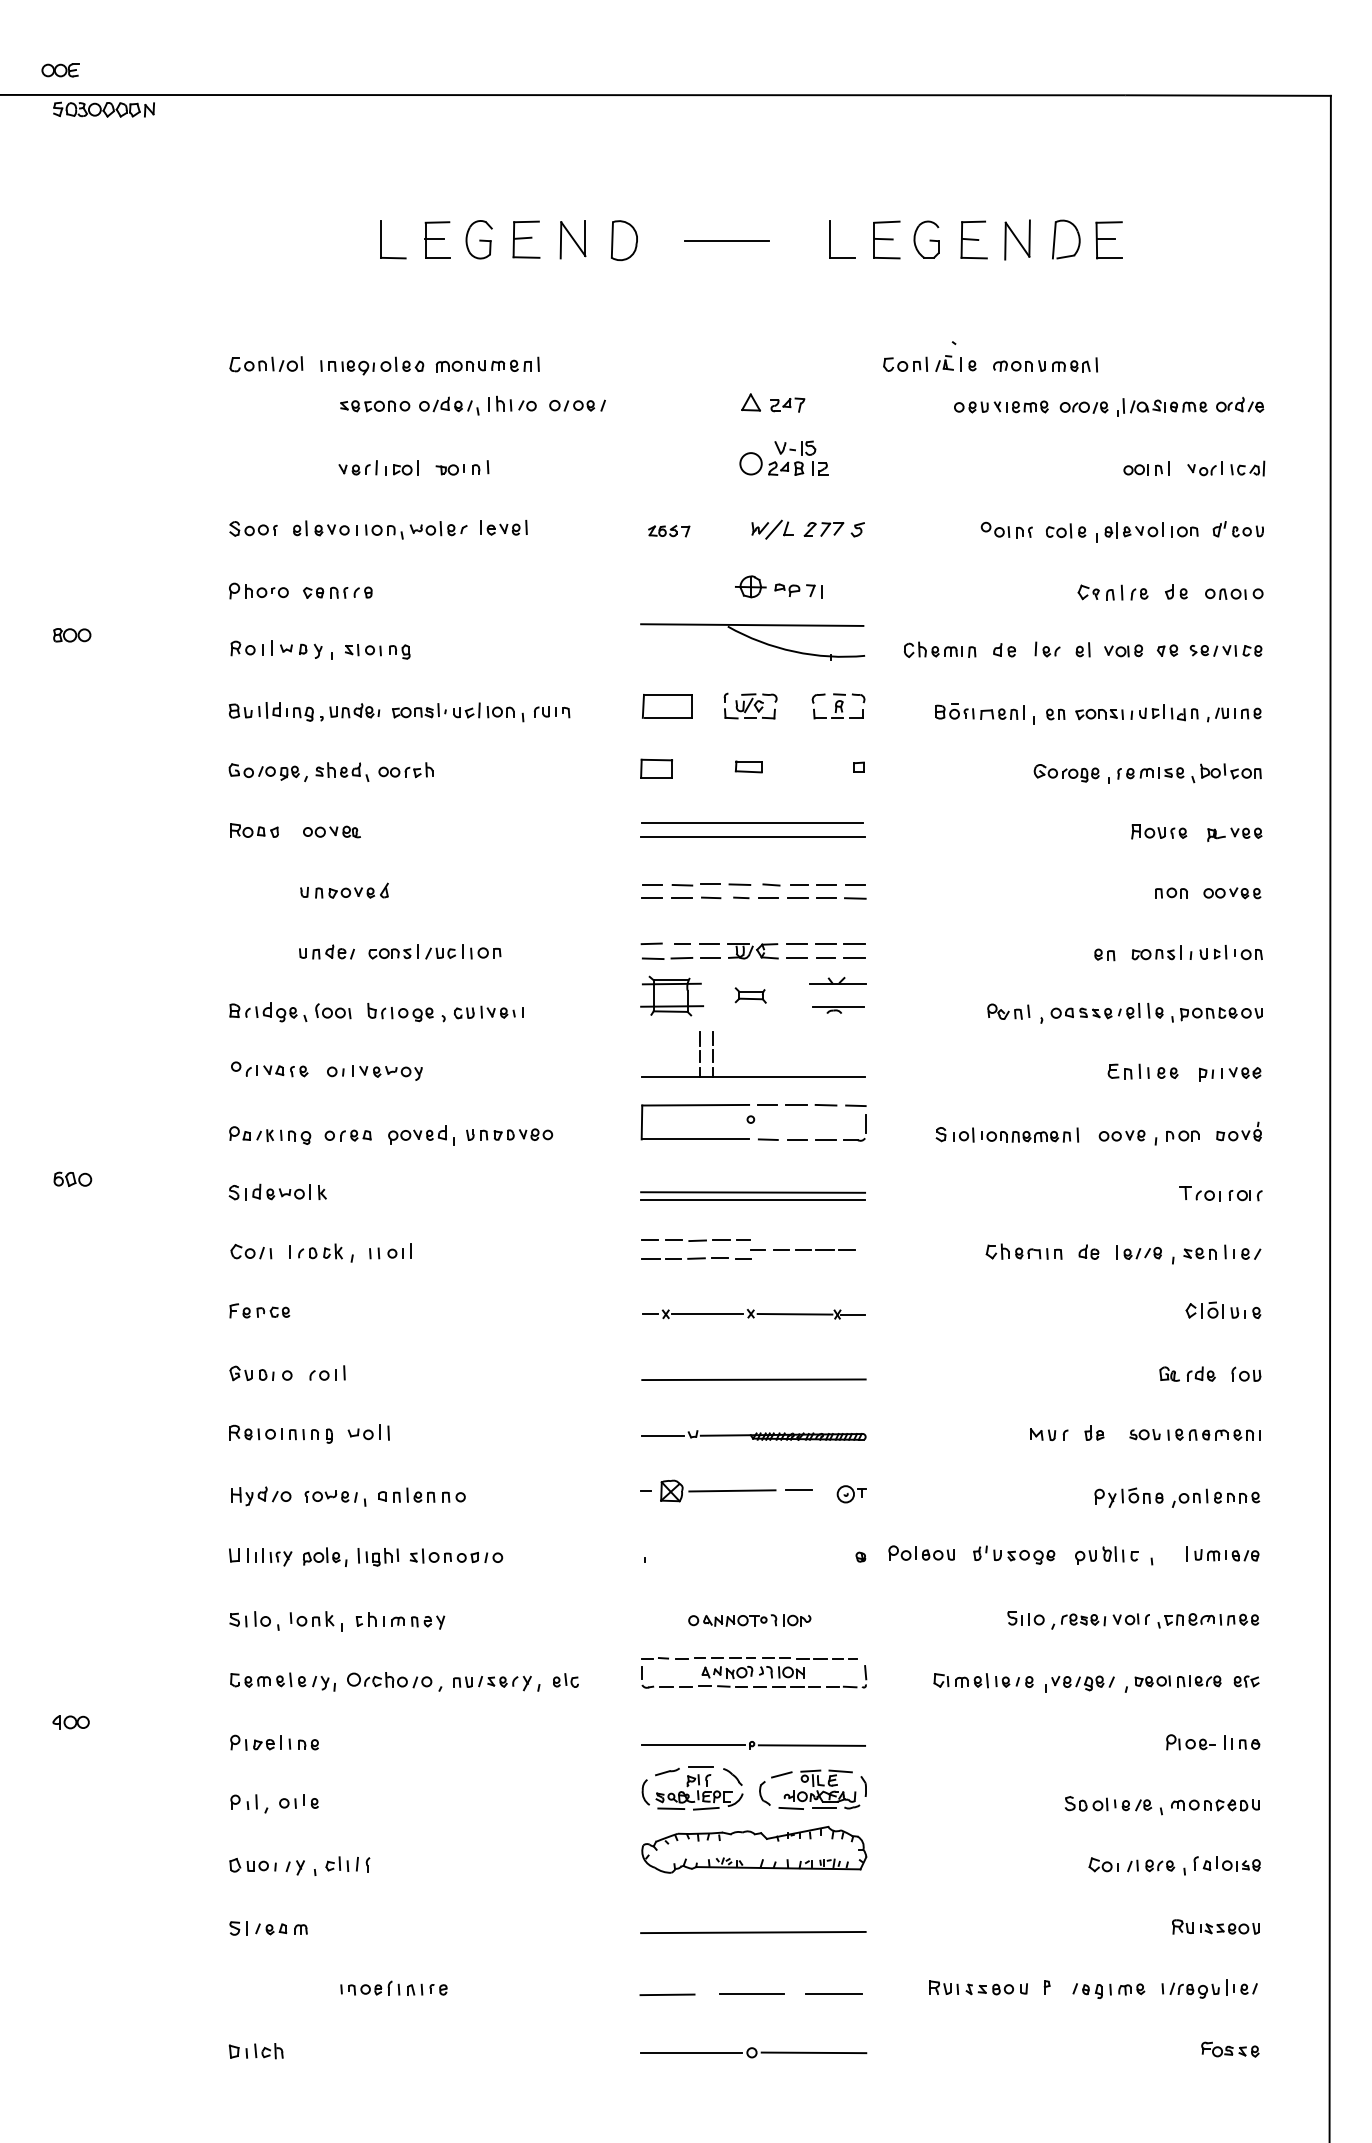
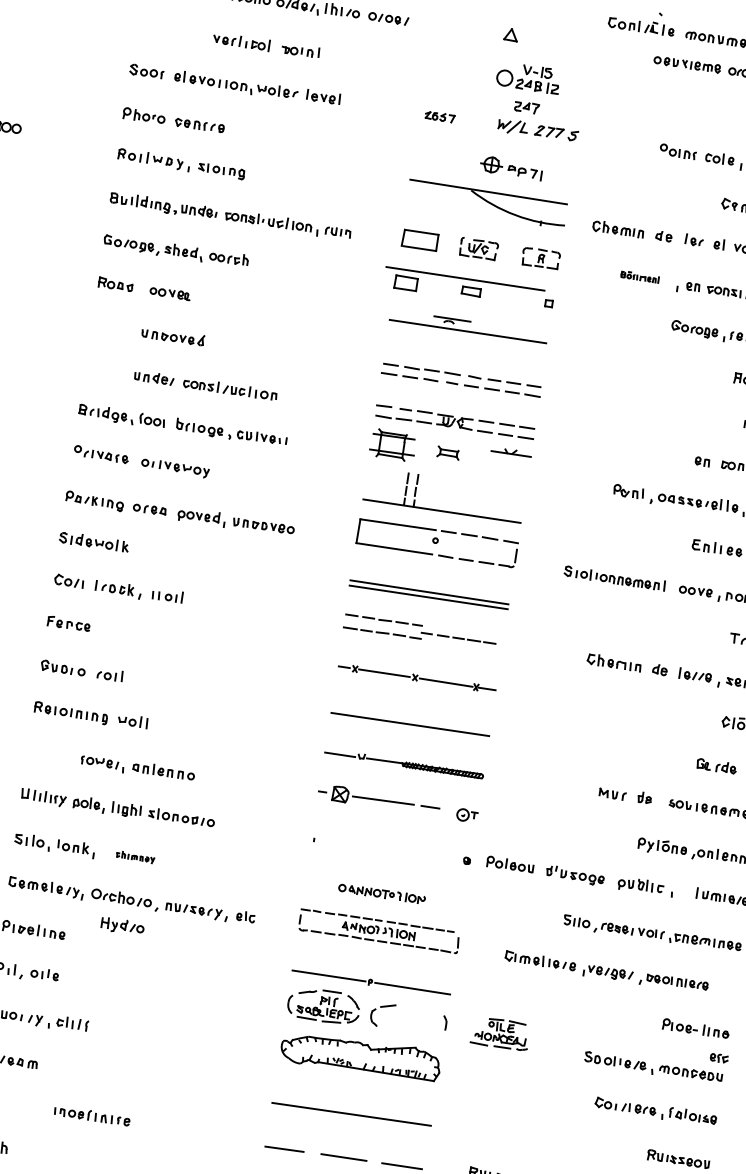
part: (787, 404) -> (526, 107), moved
part: (979, 711) -> (639, 276), size x0.6
line: (752, 836) -> (465, 278), moved
part: (838, 1009) -> (452, 320), moved
part: (261, 1496) -> (123, 926), moved
part: (400, 1620) -> (135, 857), size x0.6
part: (1246, 1681) -> (719, 1058), moved
part: (819, 1789) -> (500, 1033), moved

